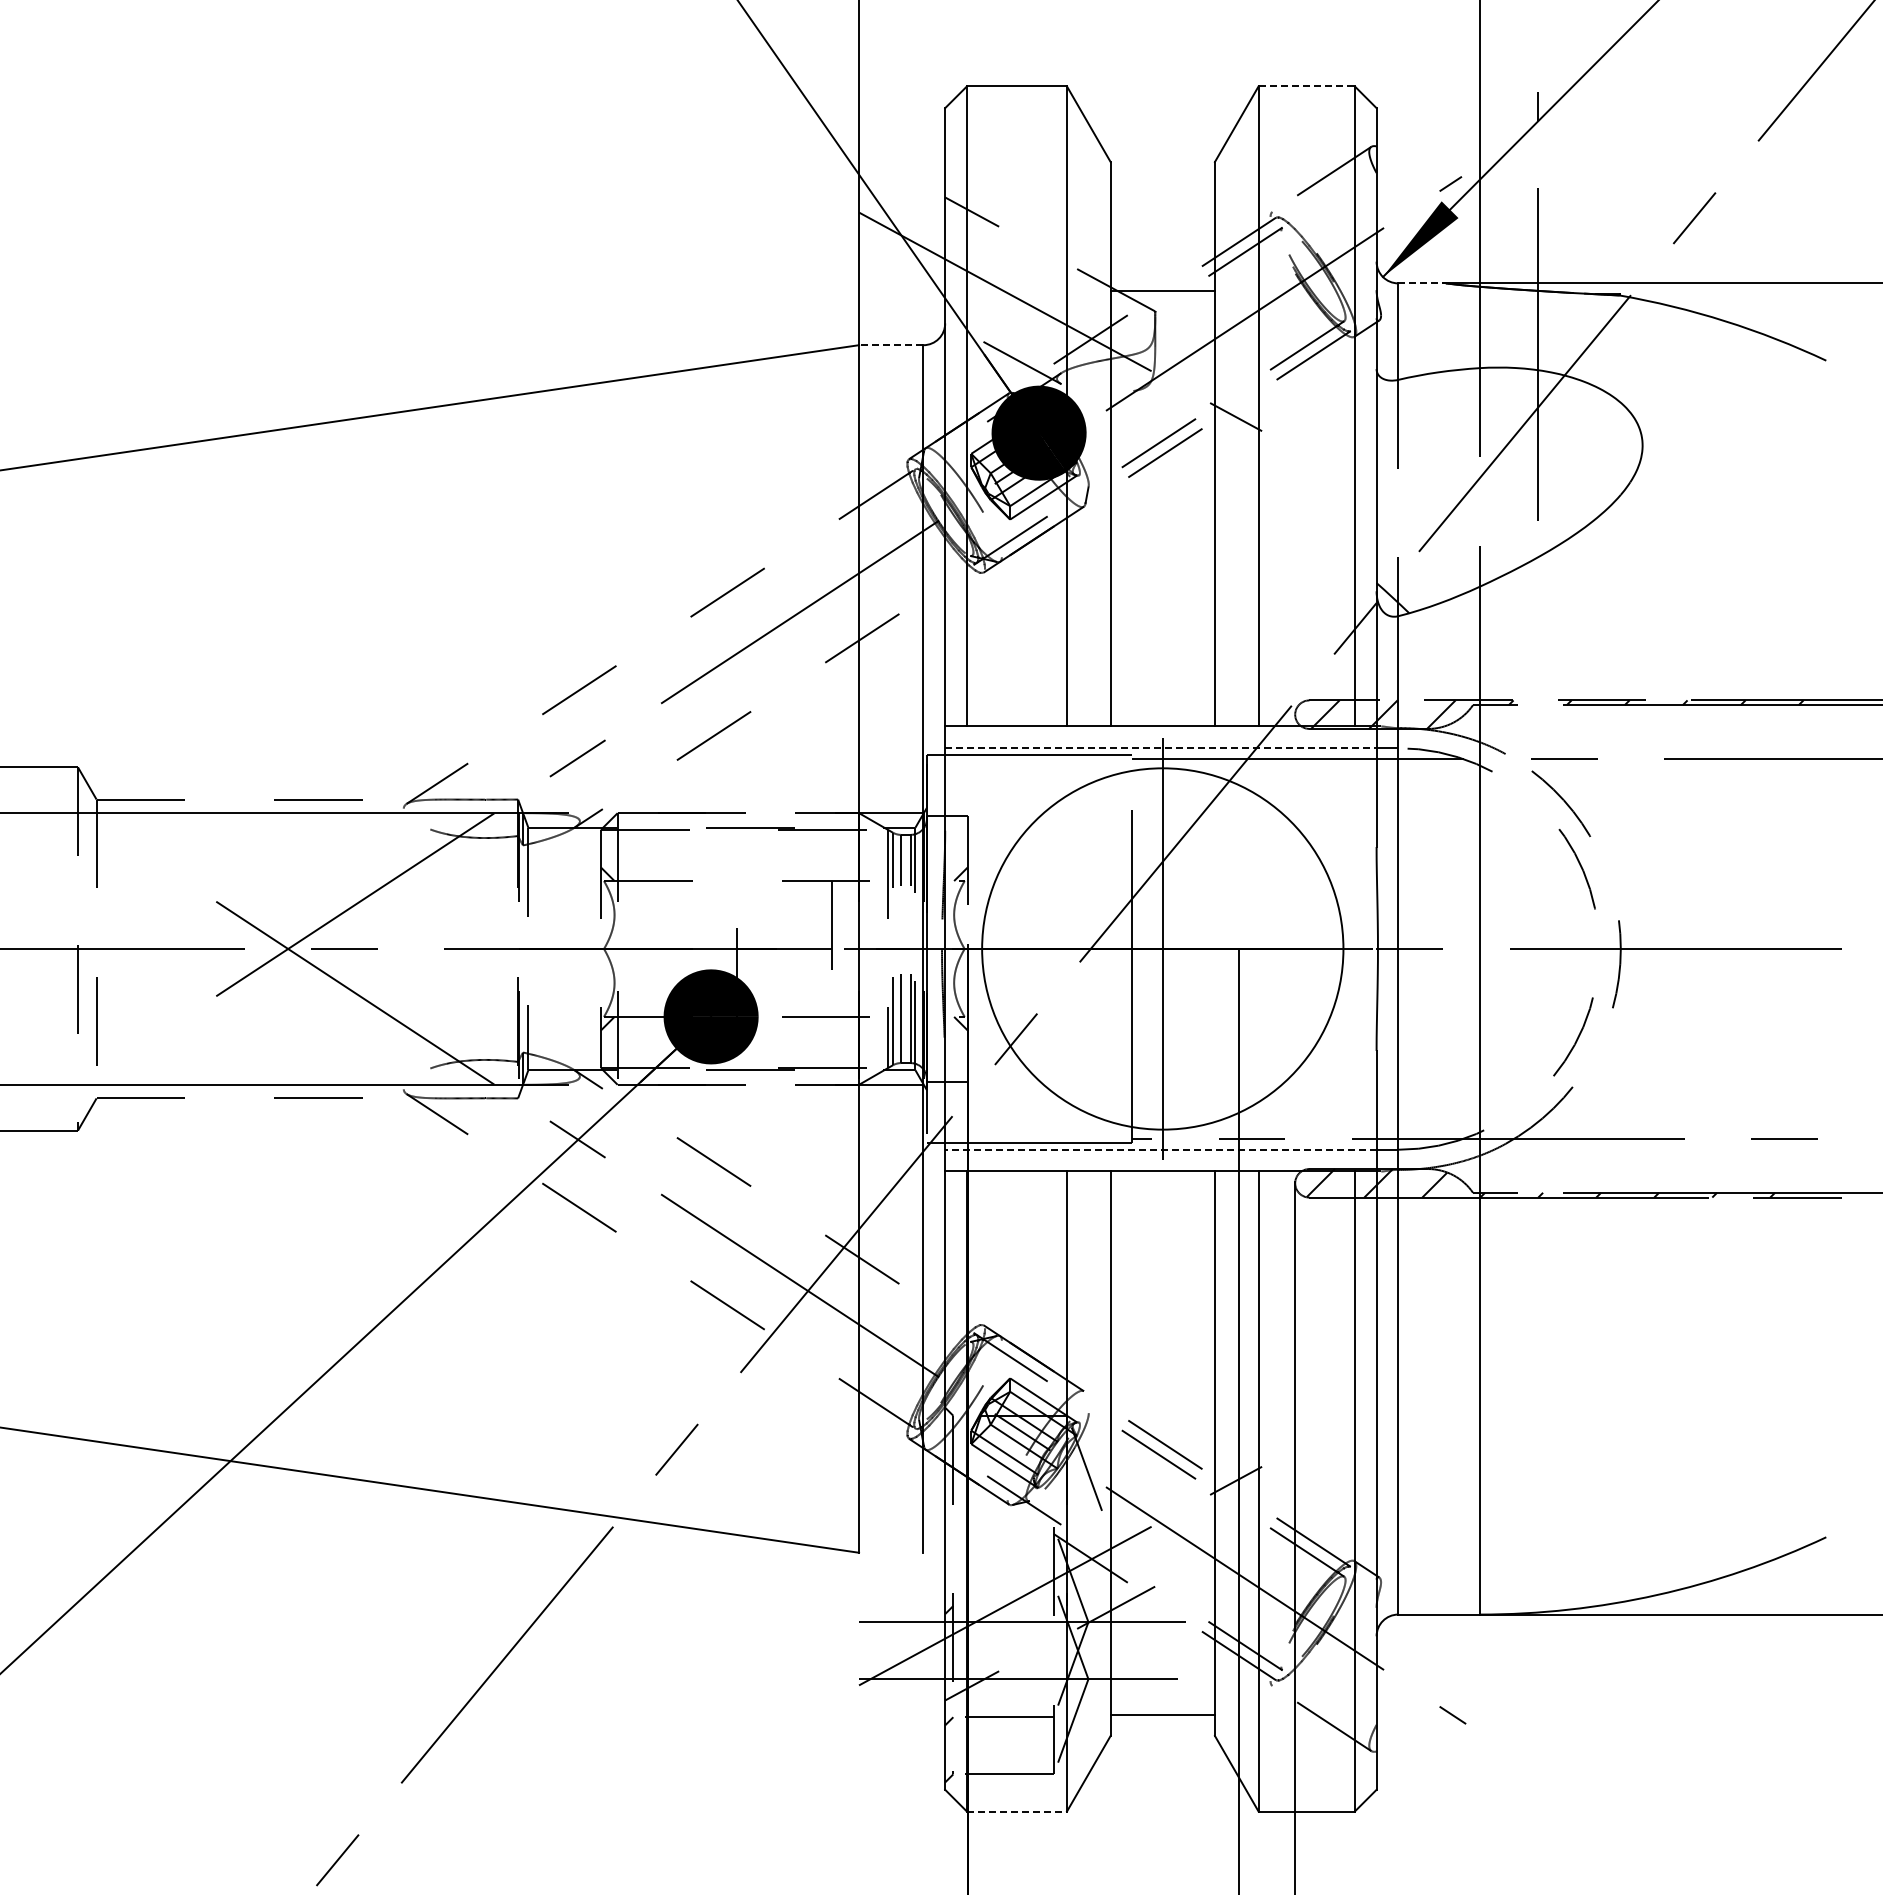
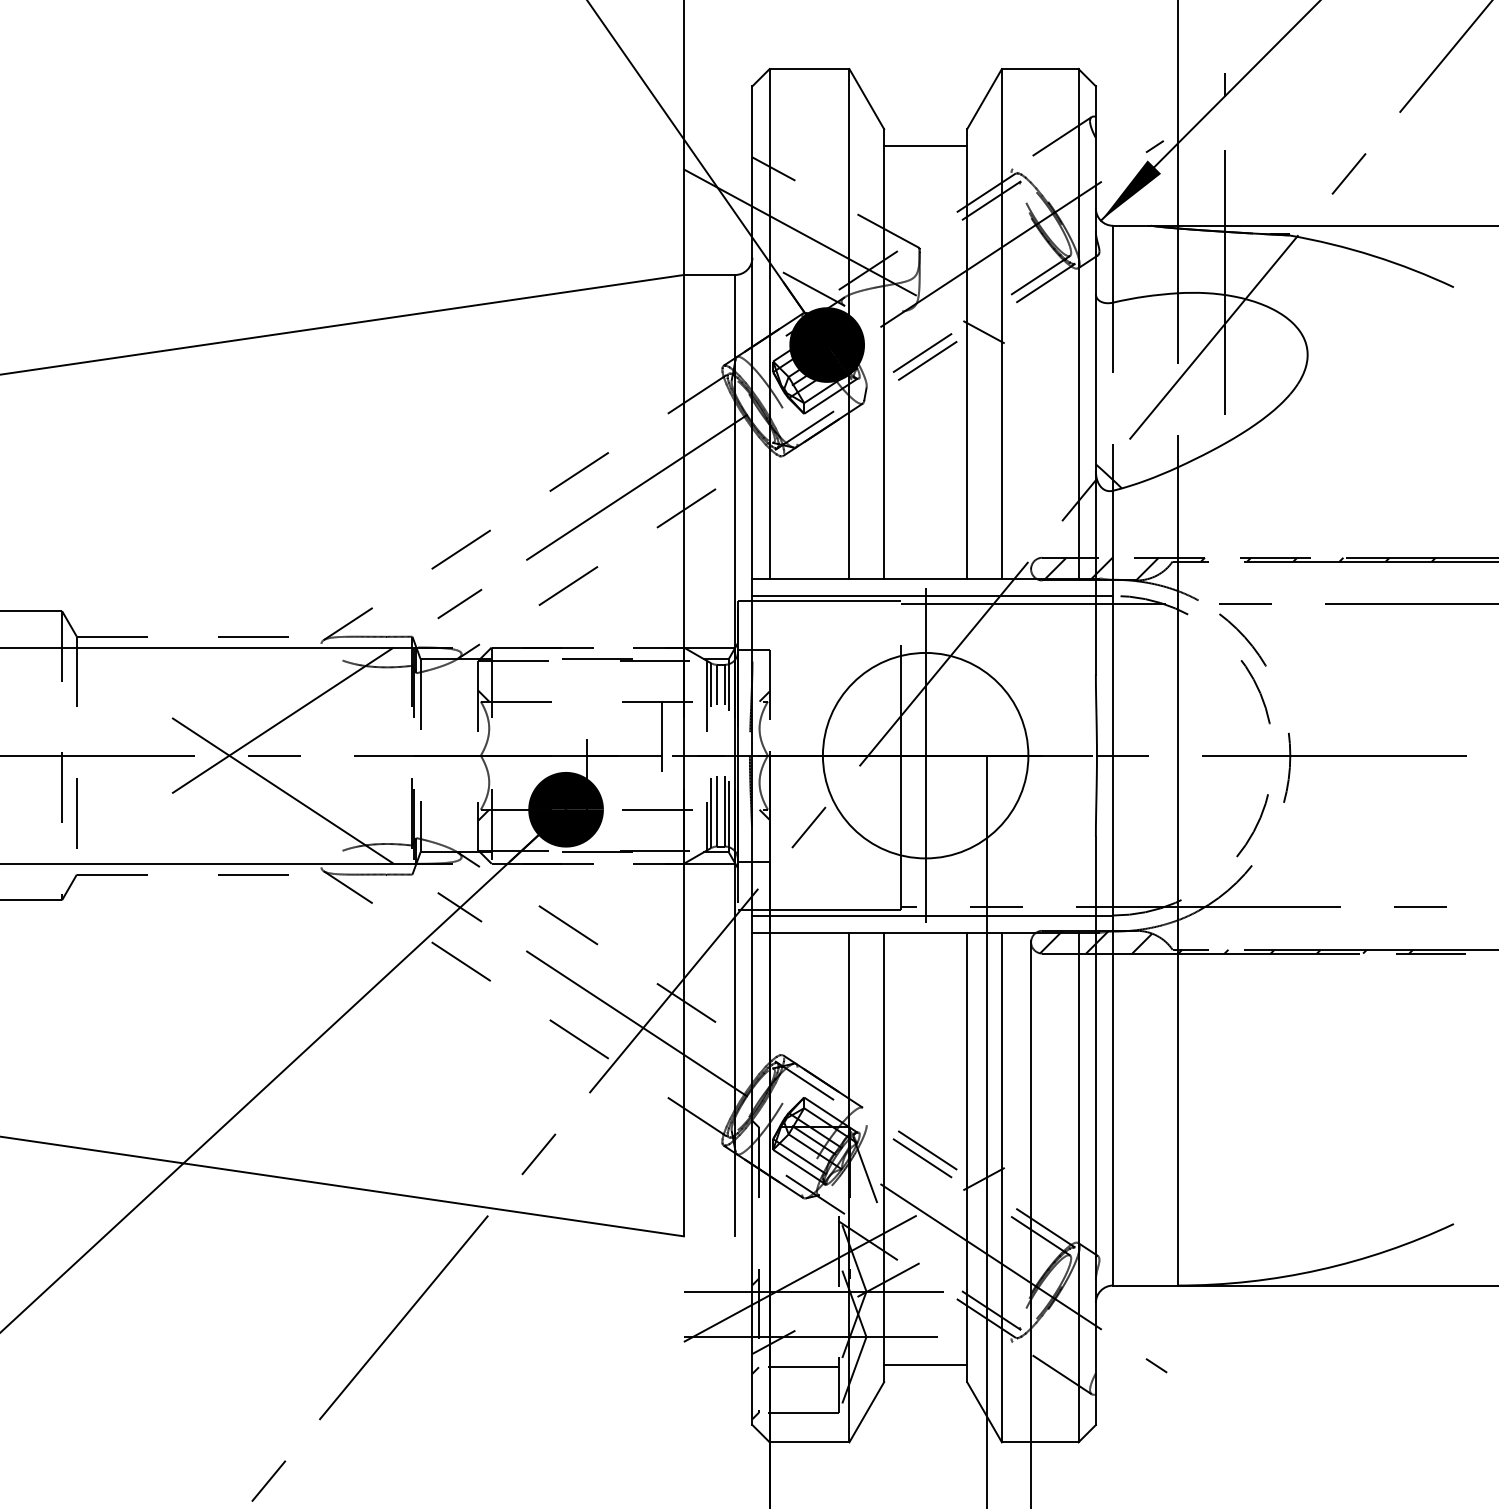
line: (1307, 86) -> (1040, 69), dashed -> solid
line: (1422, 283) -> (1132, 225), dashed -> solid
line: (1162, 291) -> (925, 146), moved
line: (890, 345) -> (708, 275), dashed -> solid
line: (1160, 748) -> (923, 596), dashed -> solid
circle: (1162, 948) -> (925, 755), size x0.71
line: (1160, 1149) -> (923, 915), dashed -> solid
line: (1017, 1811) -> (810, 1442), dashed -> solid

